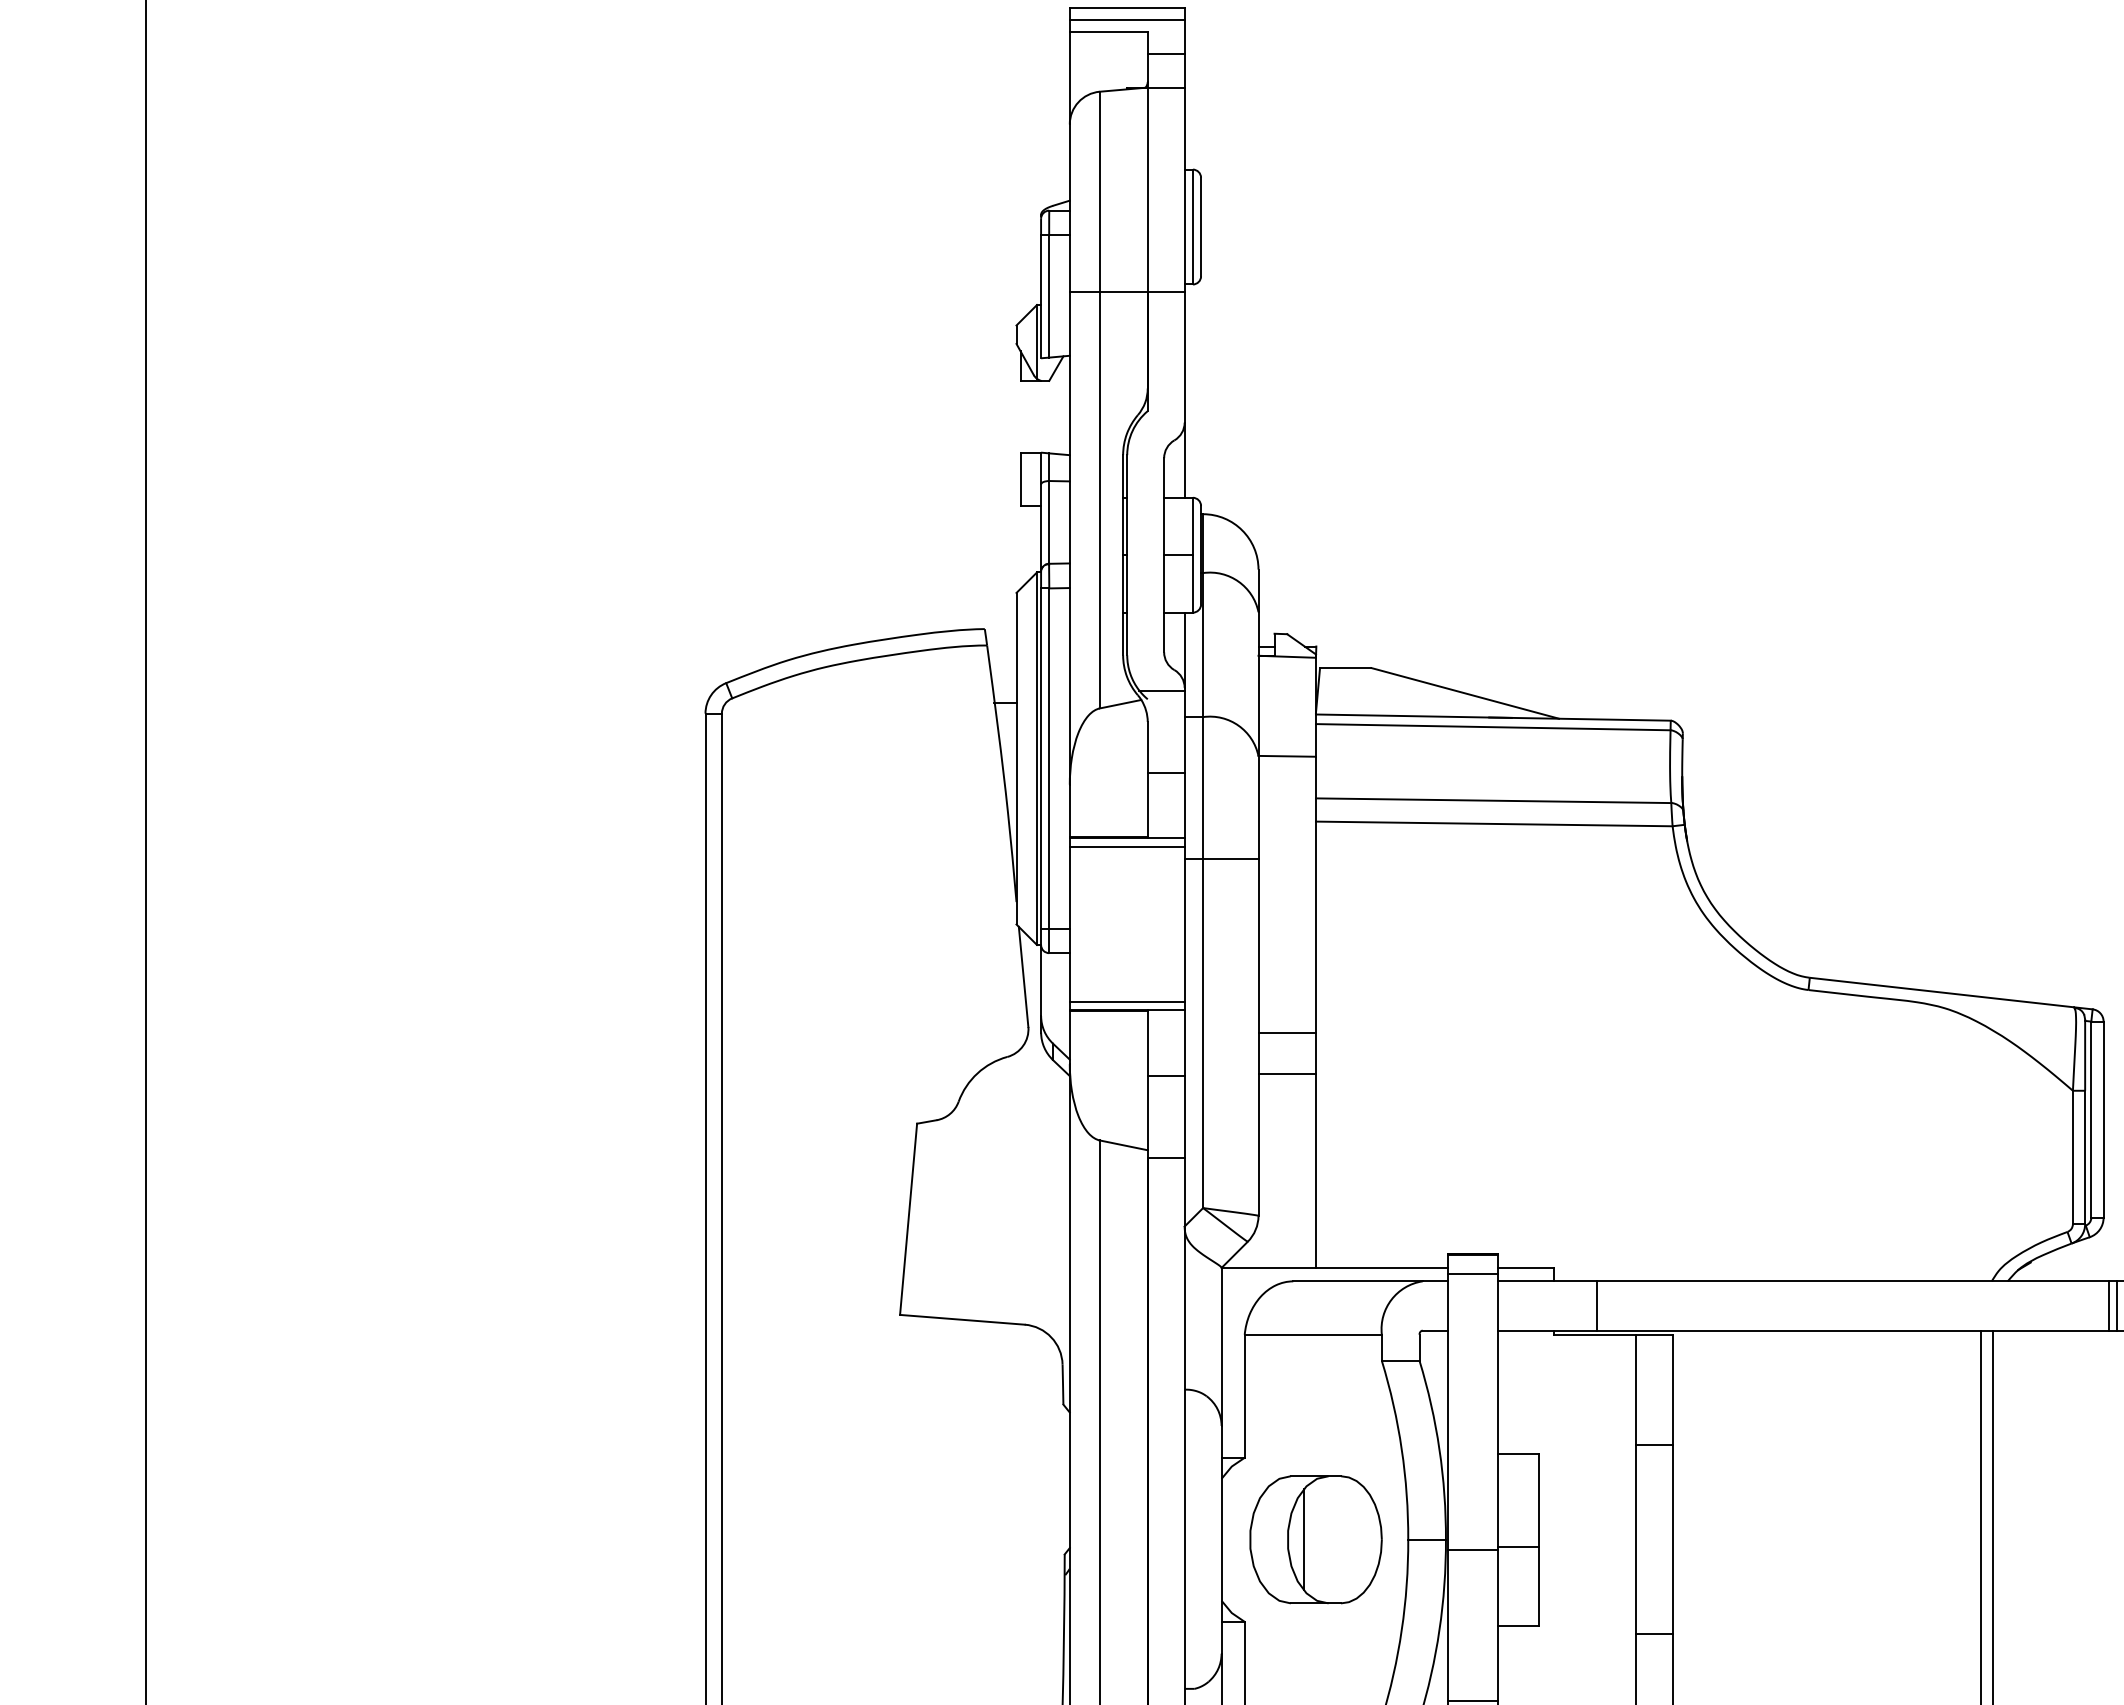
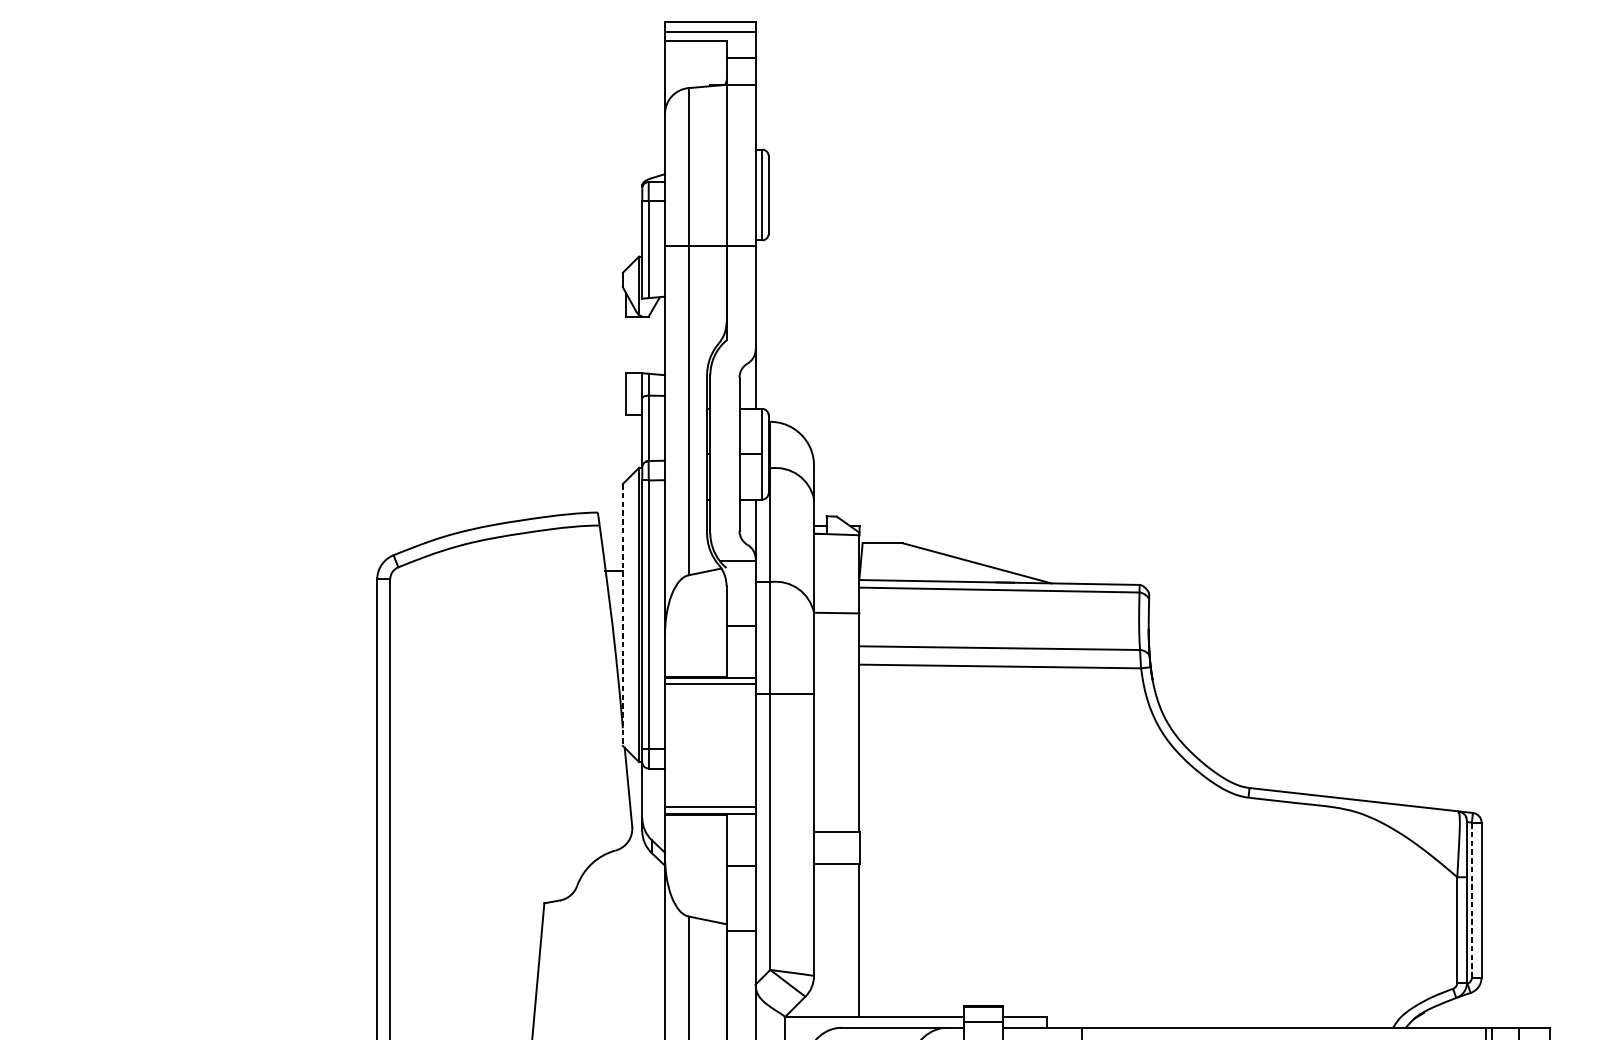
line: (1016, 758) -> (622, 614), solid -> dashed
line: (2091, 1119) -> (1472, 899), solid -> dashed

